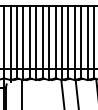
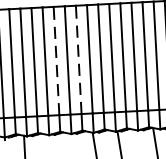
line: (42, 37) -> (56, 60), solid -> dashed
line: (55, 37) -> (78, 59), solid -> dashed

